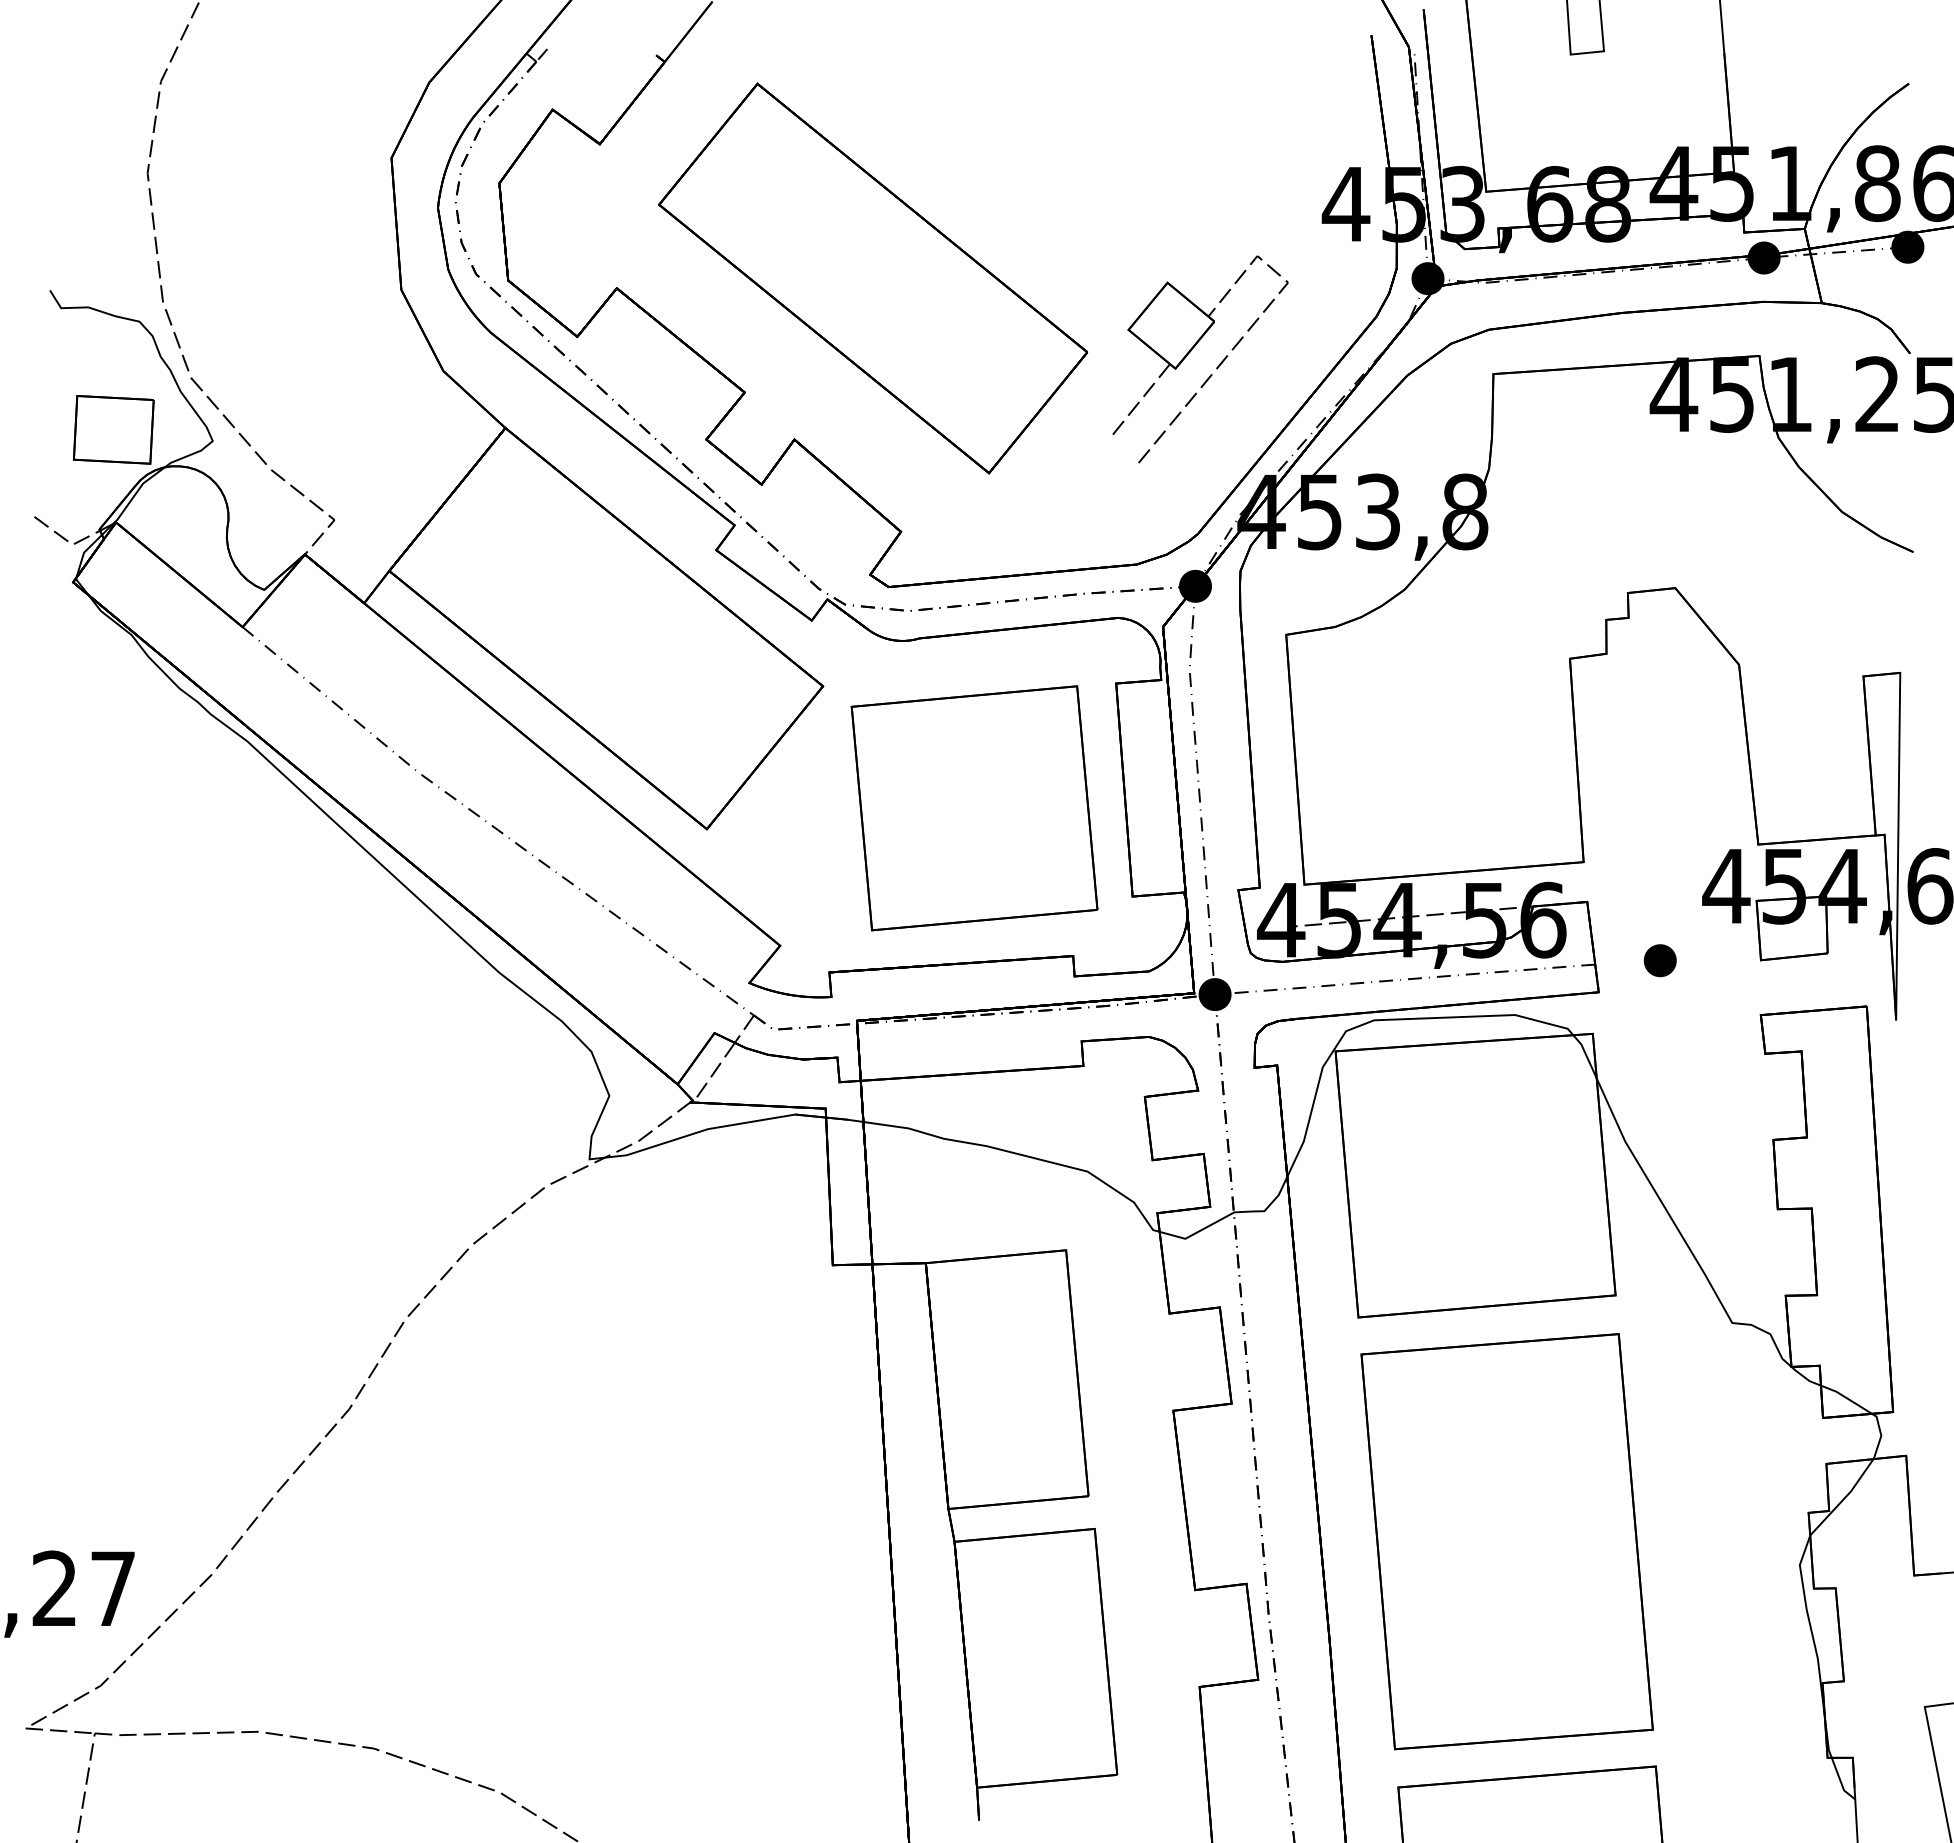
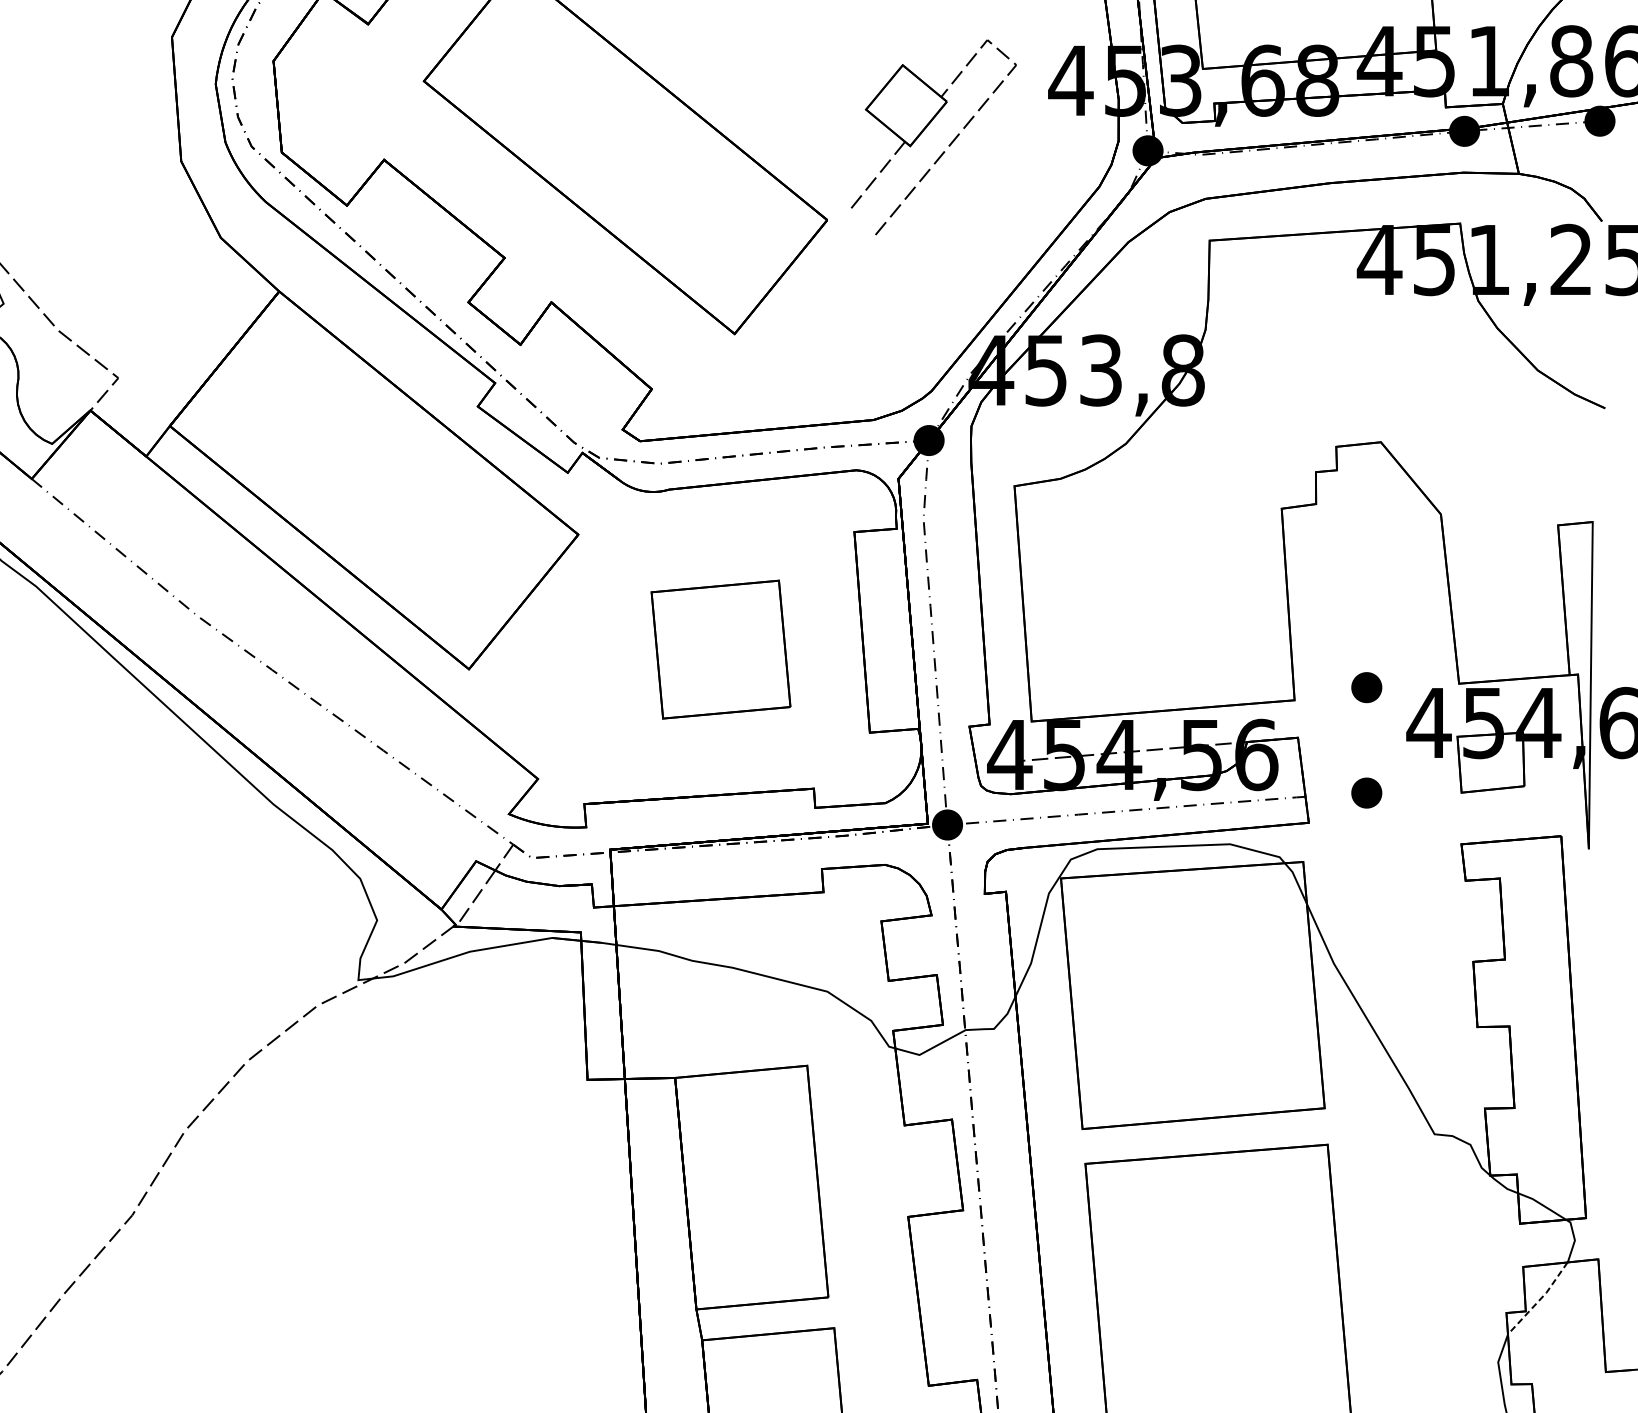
part: (1191, 351) -> (925, 129), moved
part: (974, 808) -> (720, 649), size x0.6
part: (1659, 848) -> (1366, 687), added
line: (1843, 1499) -> (1539, 1300), solid -> dashed

